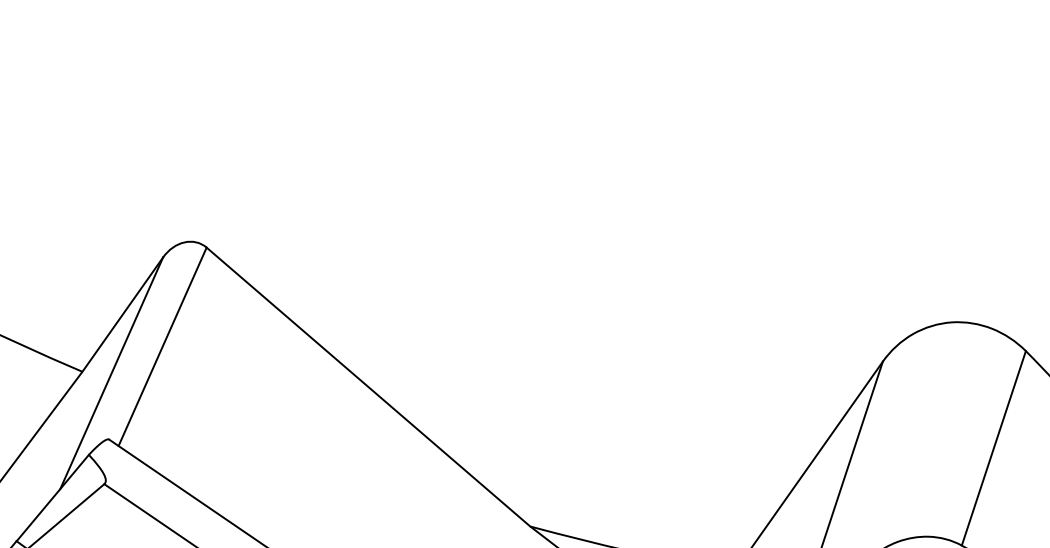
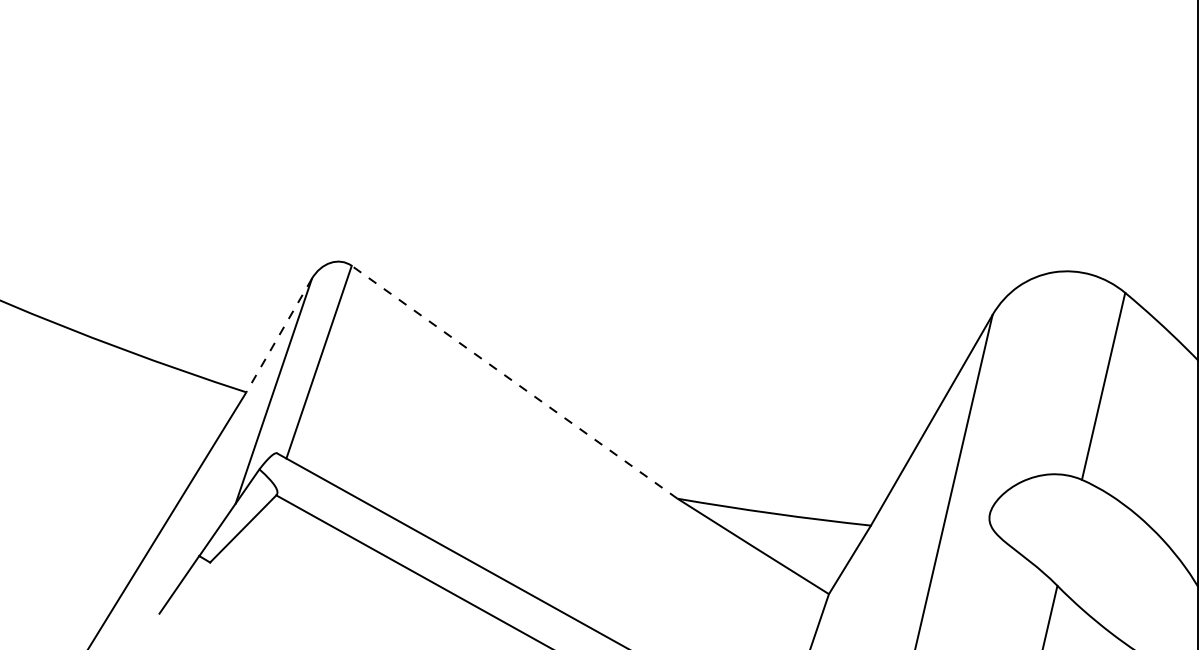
line: (123, 314) -> (279, 335), solid -> dashed
line: (368, 387) -> (514, 382), solid -> dashed

